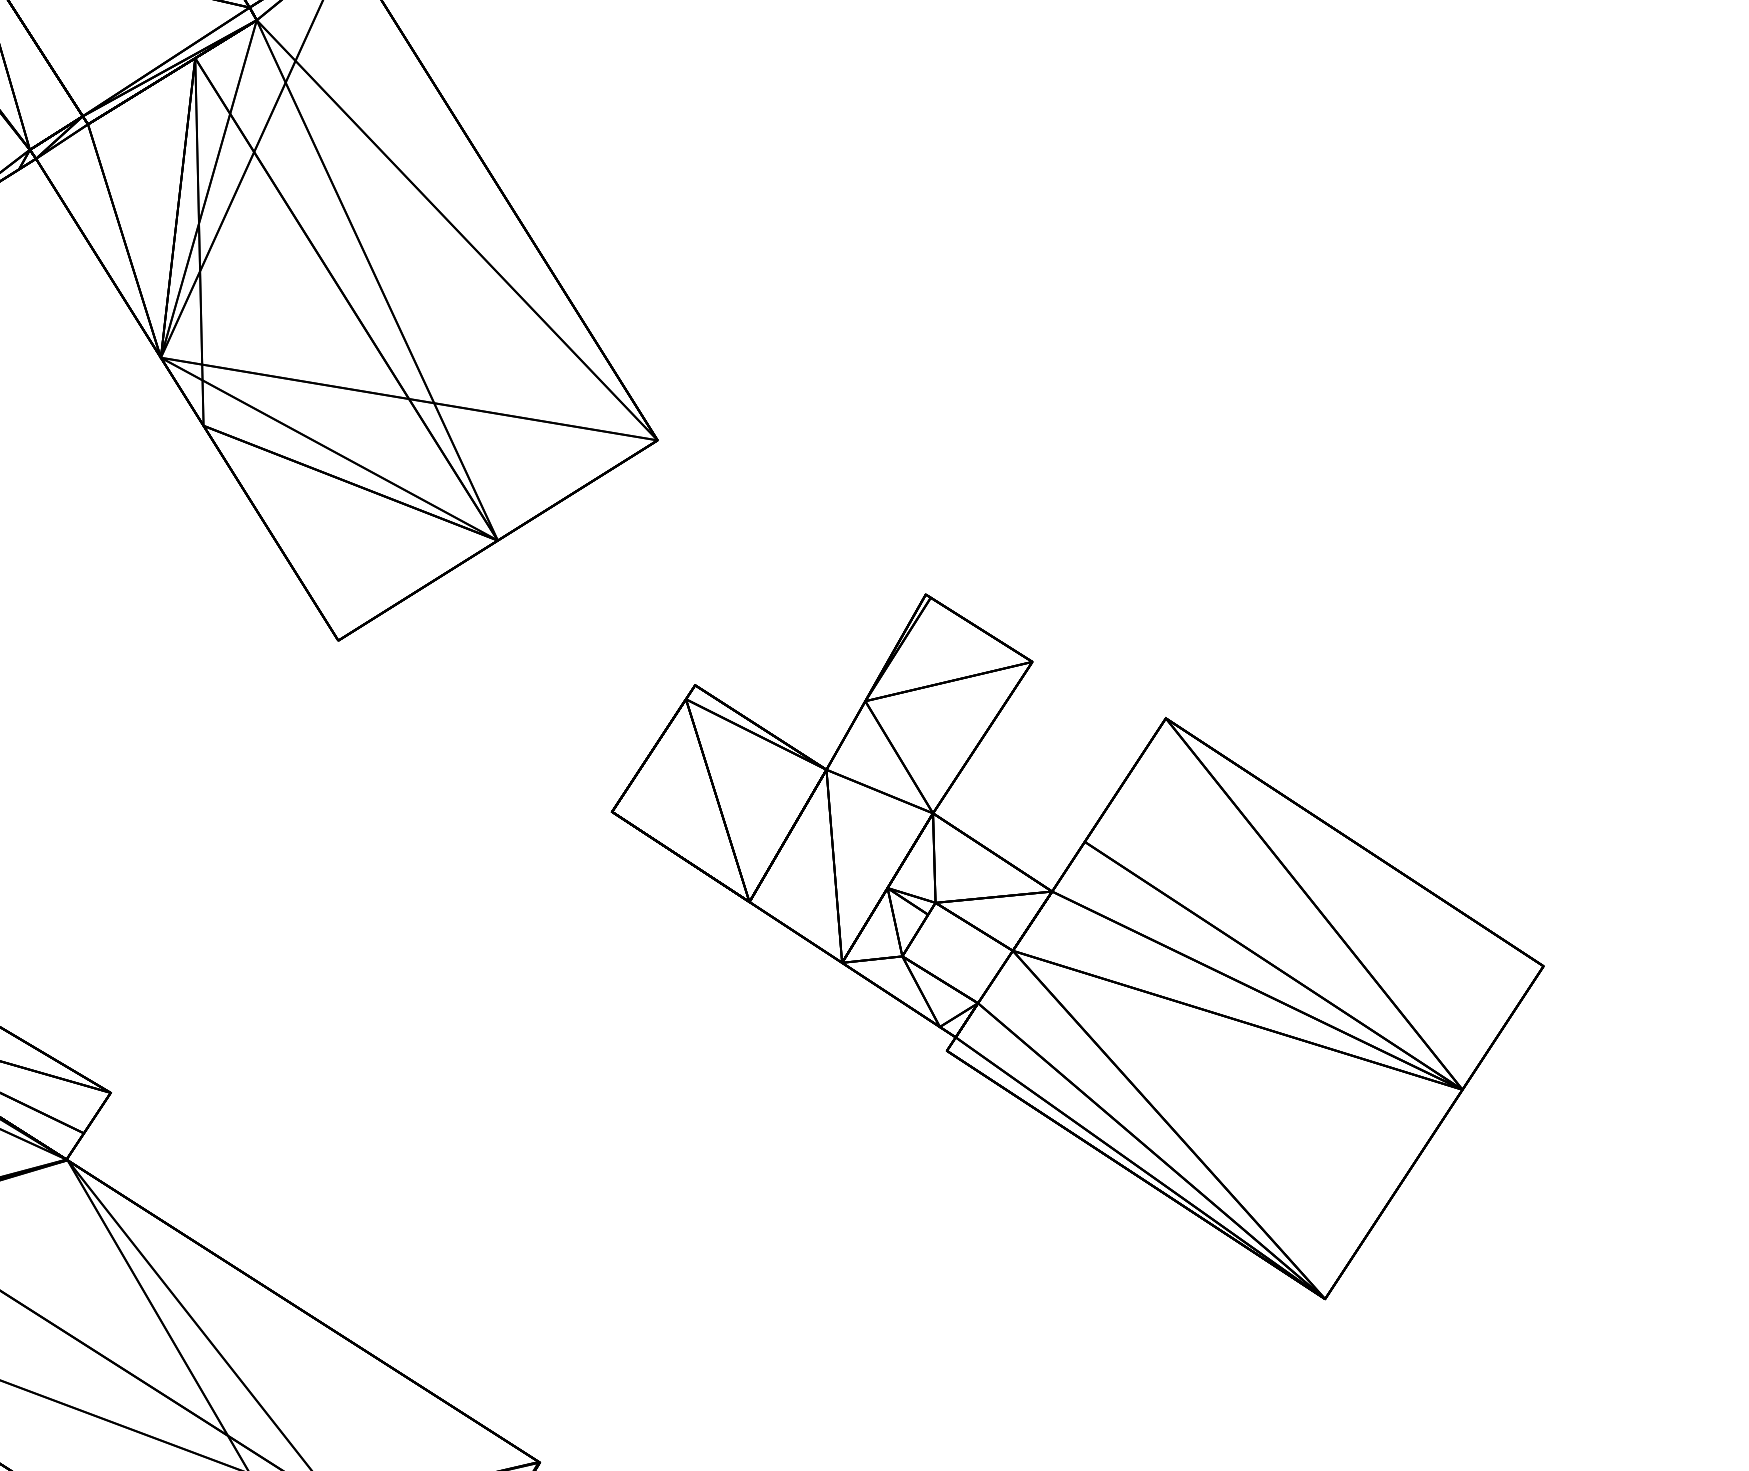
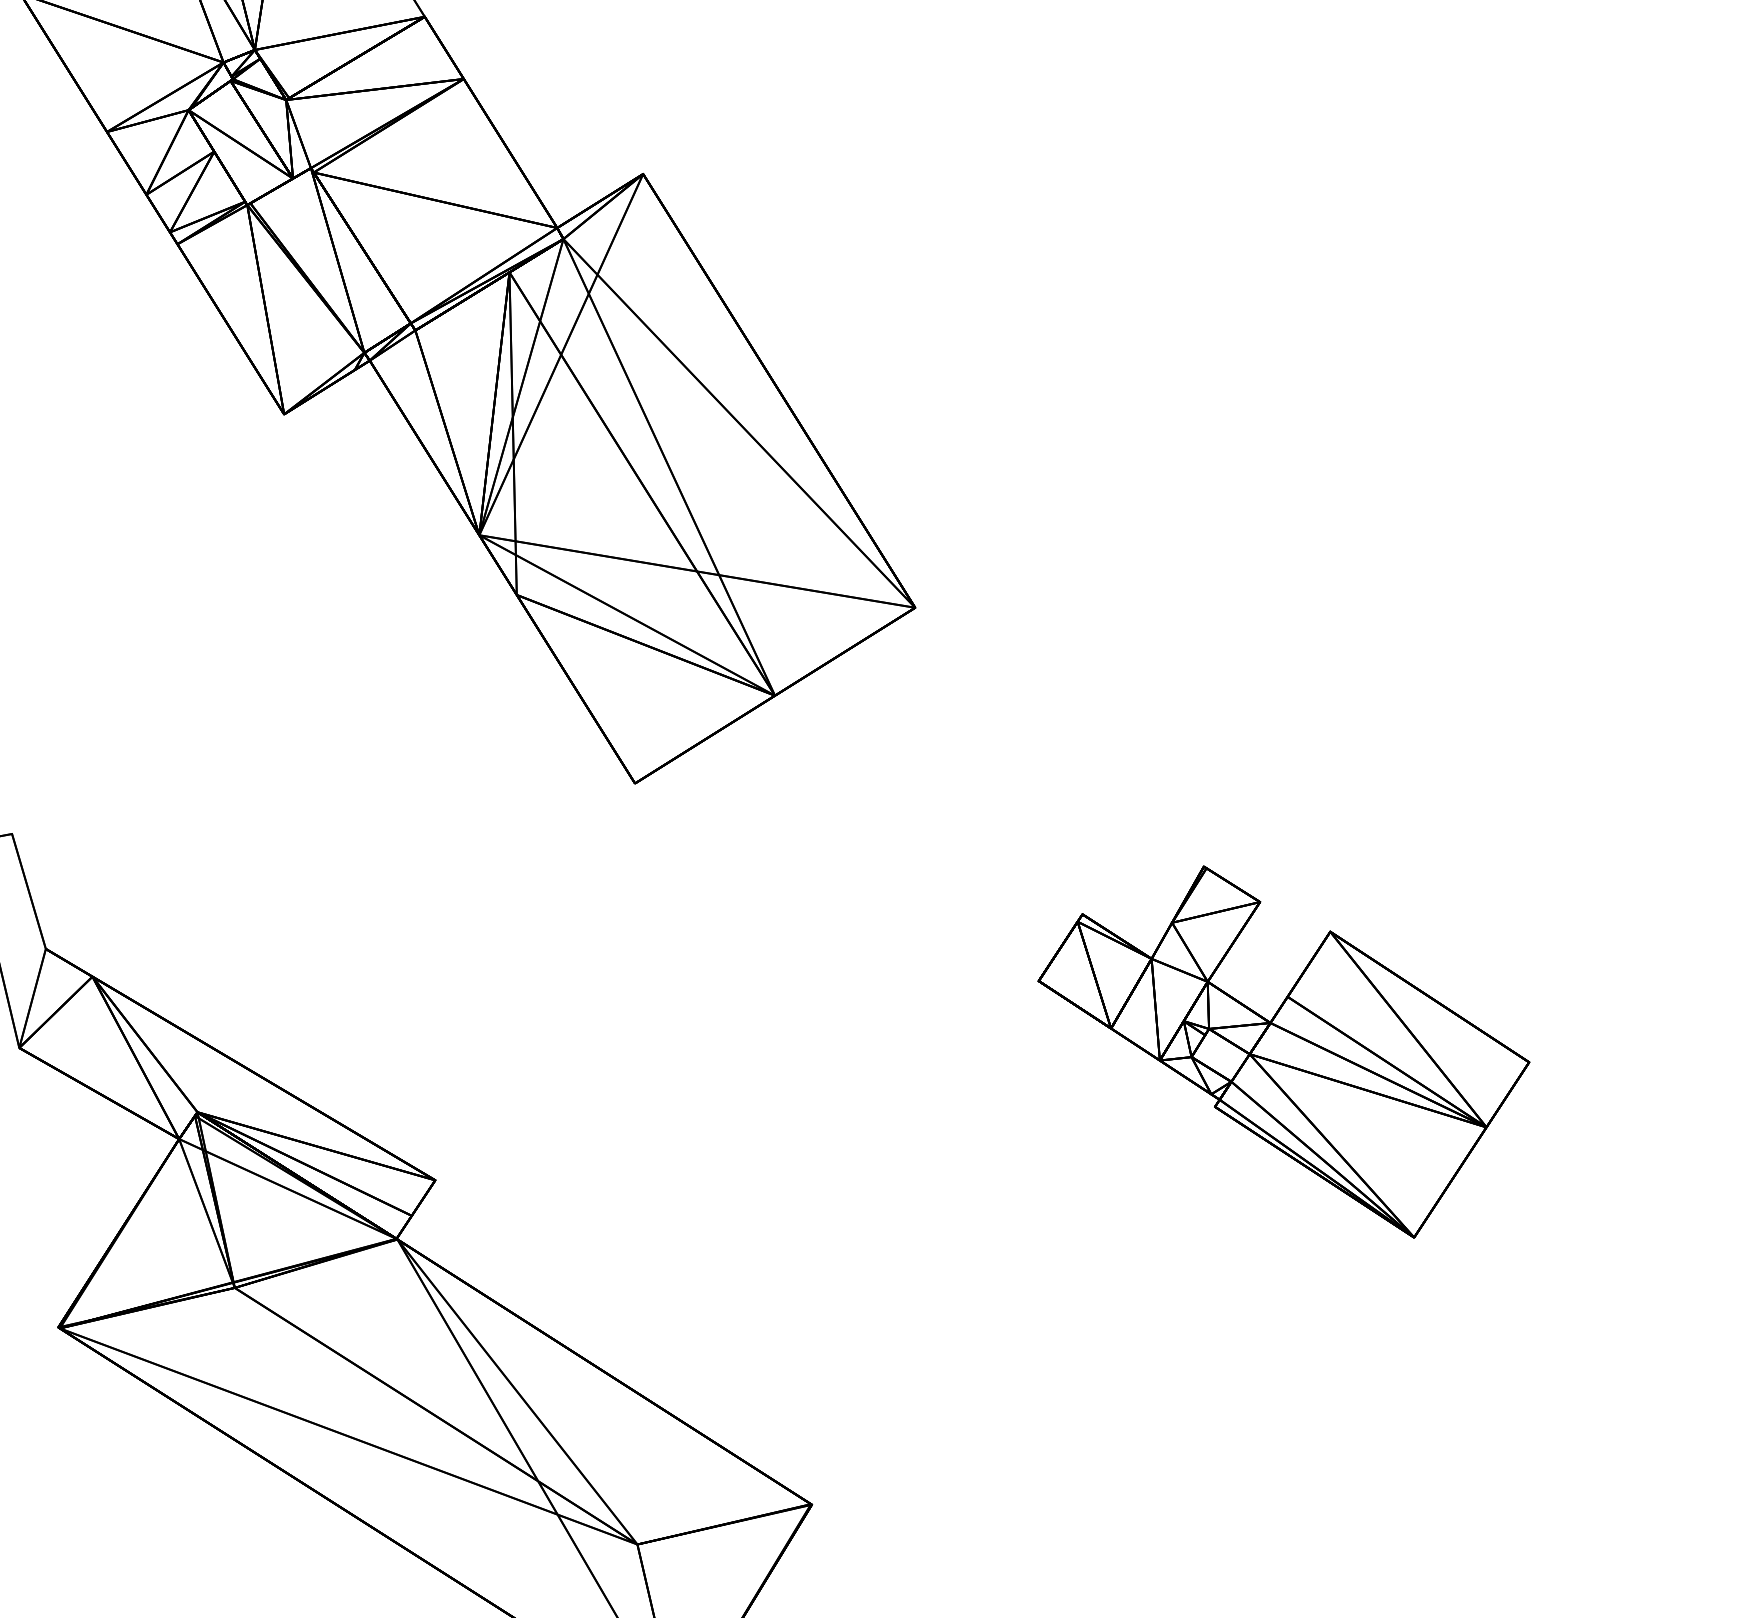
part: (1077, 946) -> (1283, 1051), size x0.6

